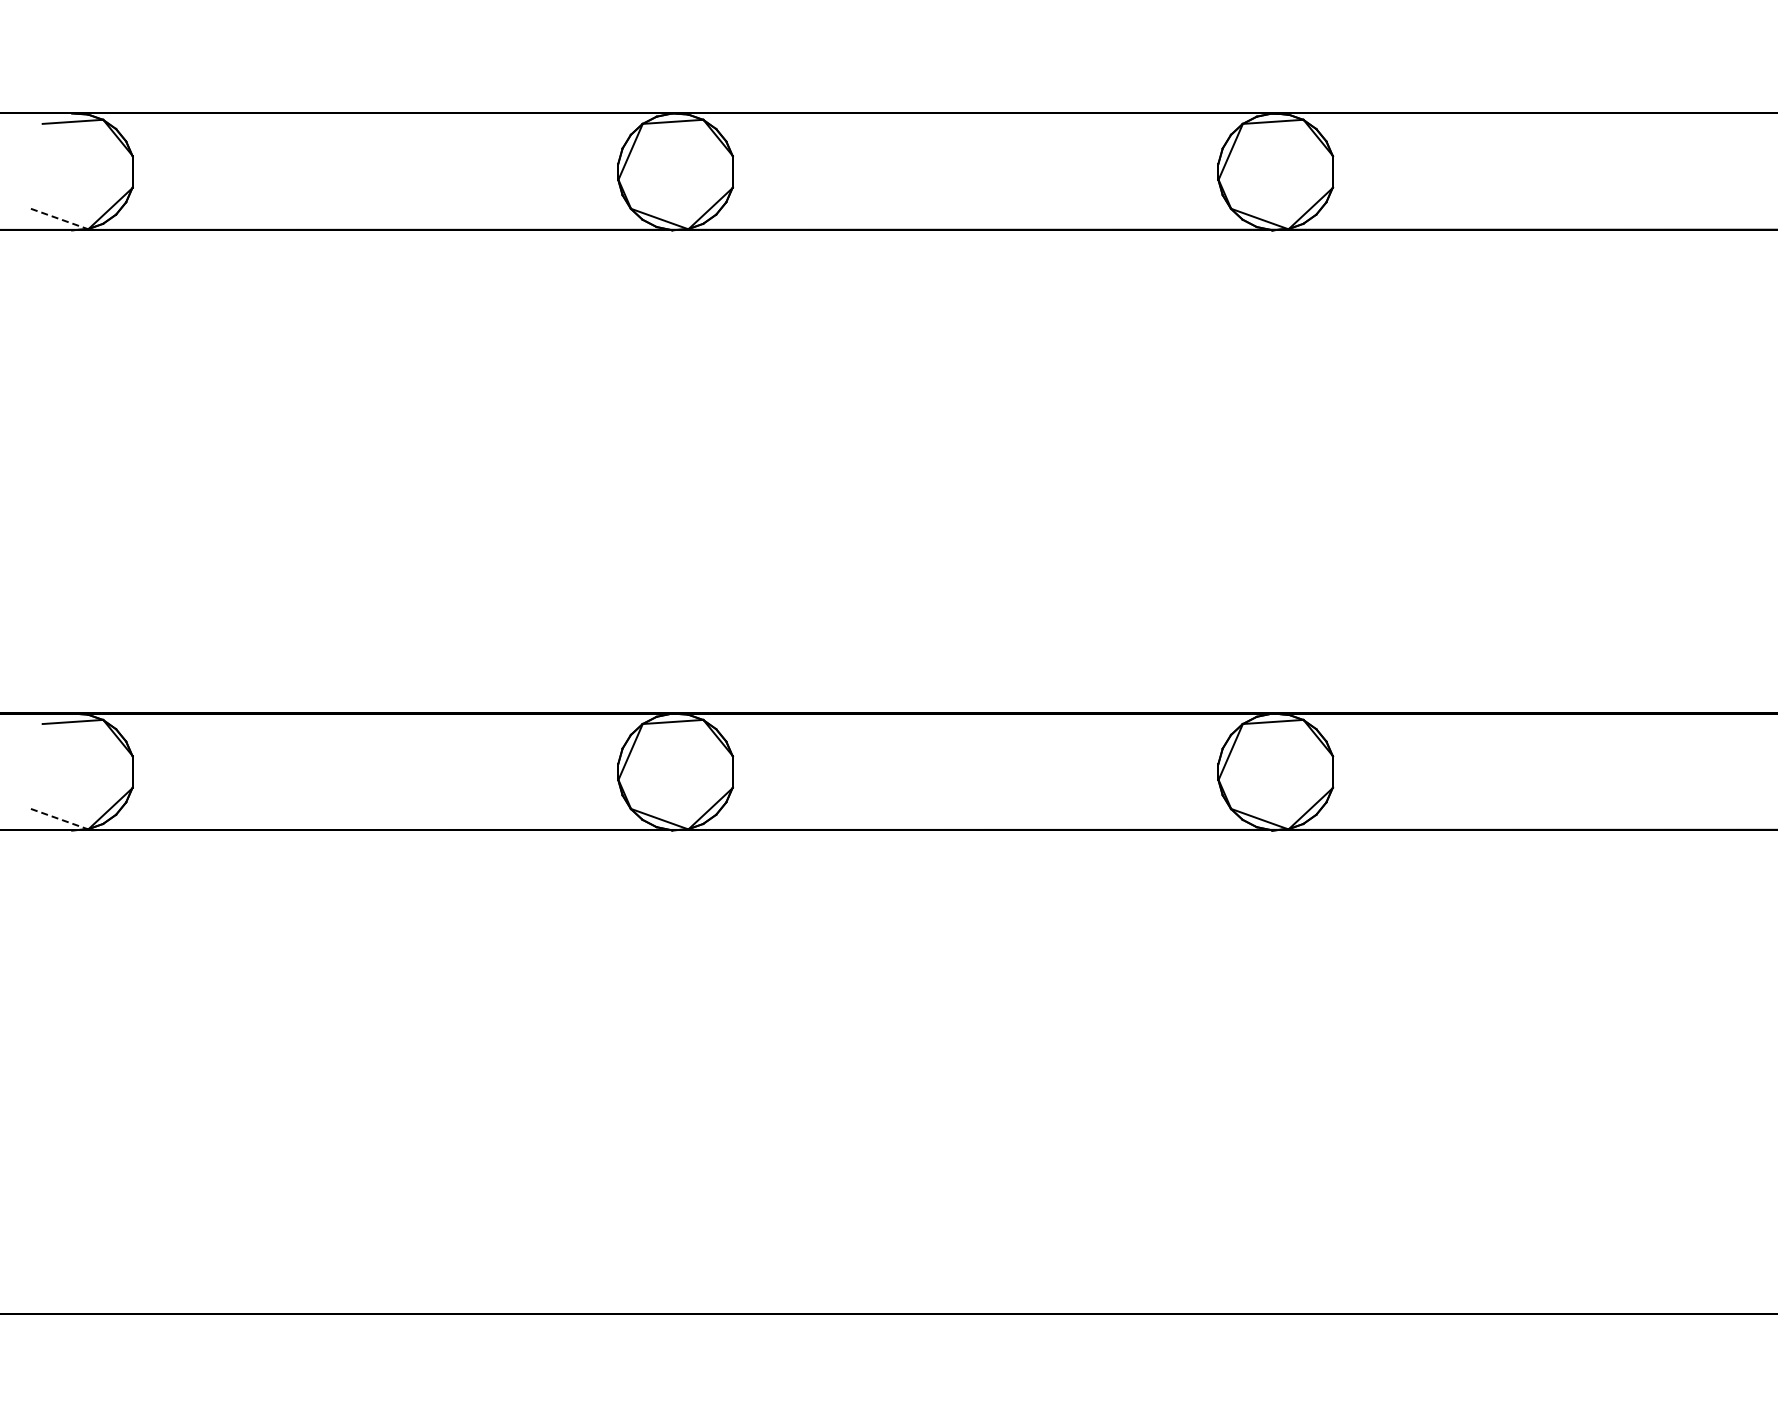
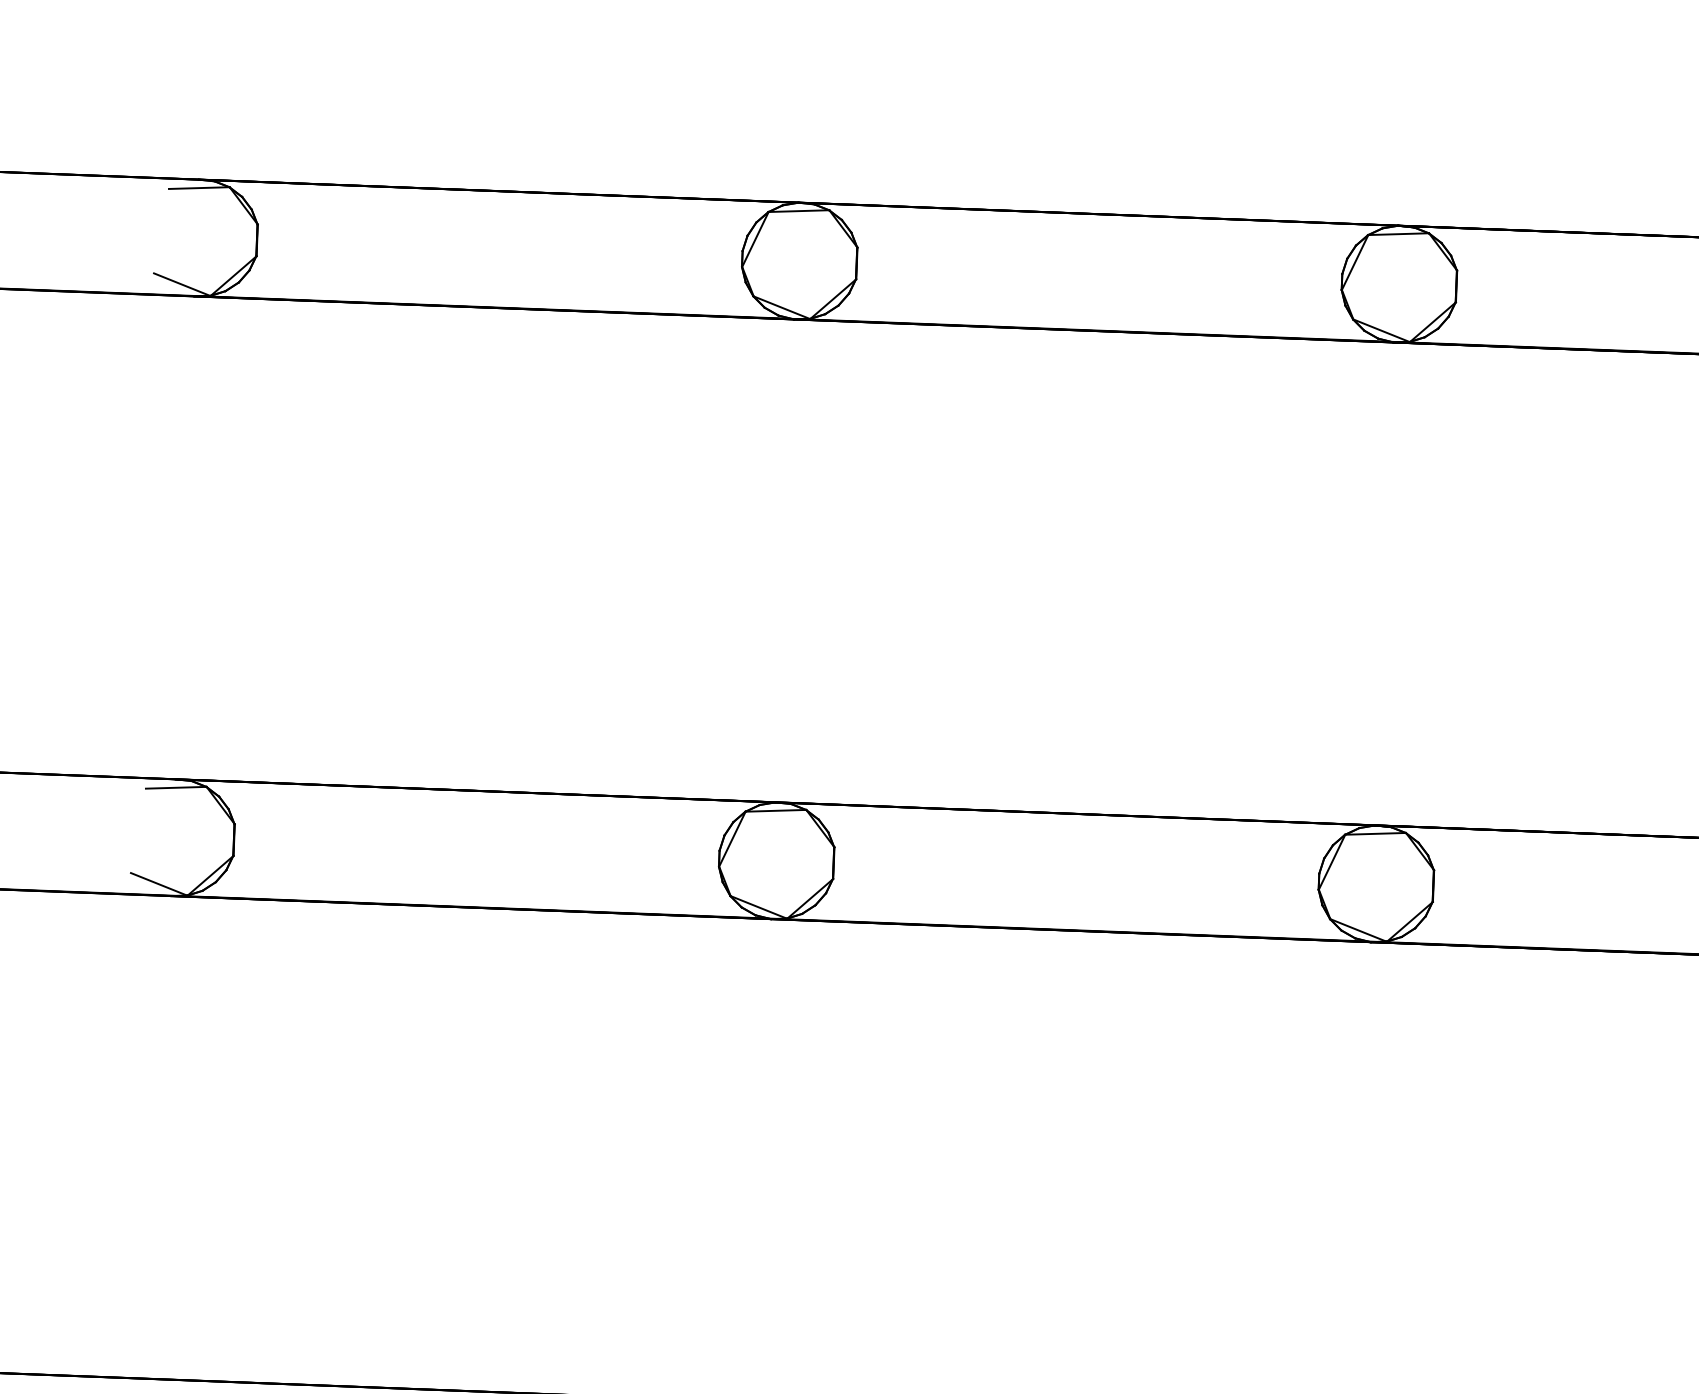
line: (60, 219) -> (183, 285), dashed -> solid
line: (60, 819) -> (160, 884), dashed -> solid

